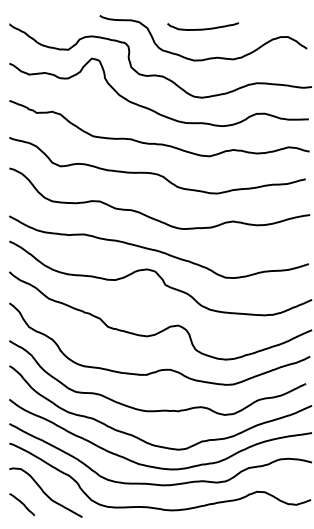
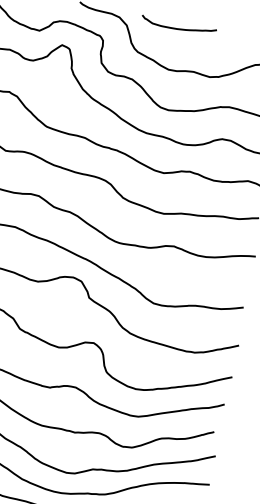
curve: (202, 28) -> (177, 27), moved

